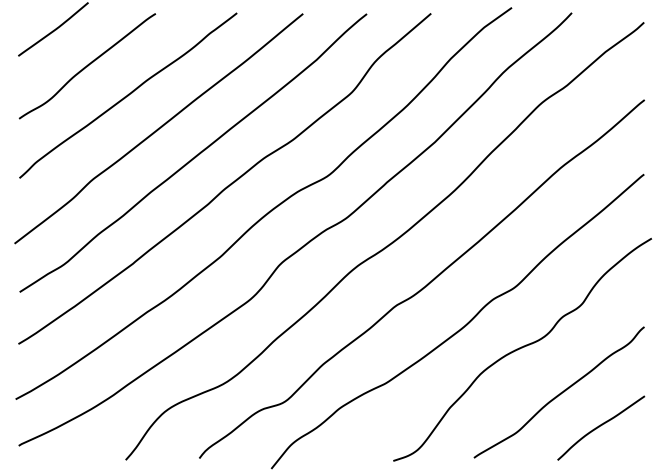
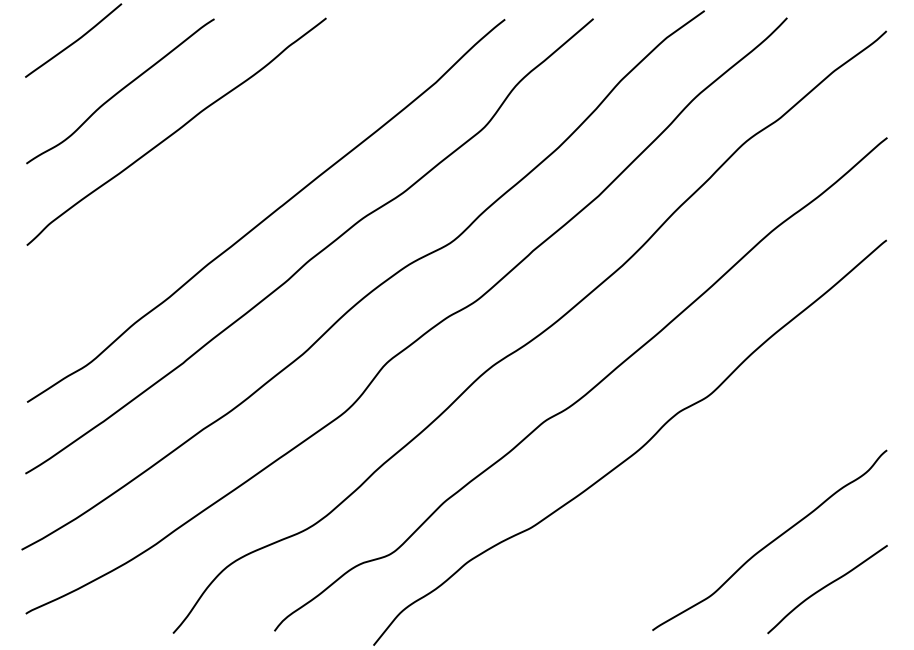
curve: (158, 128) -> (218, 177), removed
curve: (522, 348) -> (719, 479), removed

